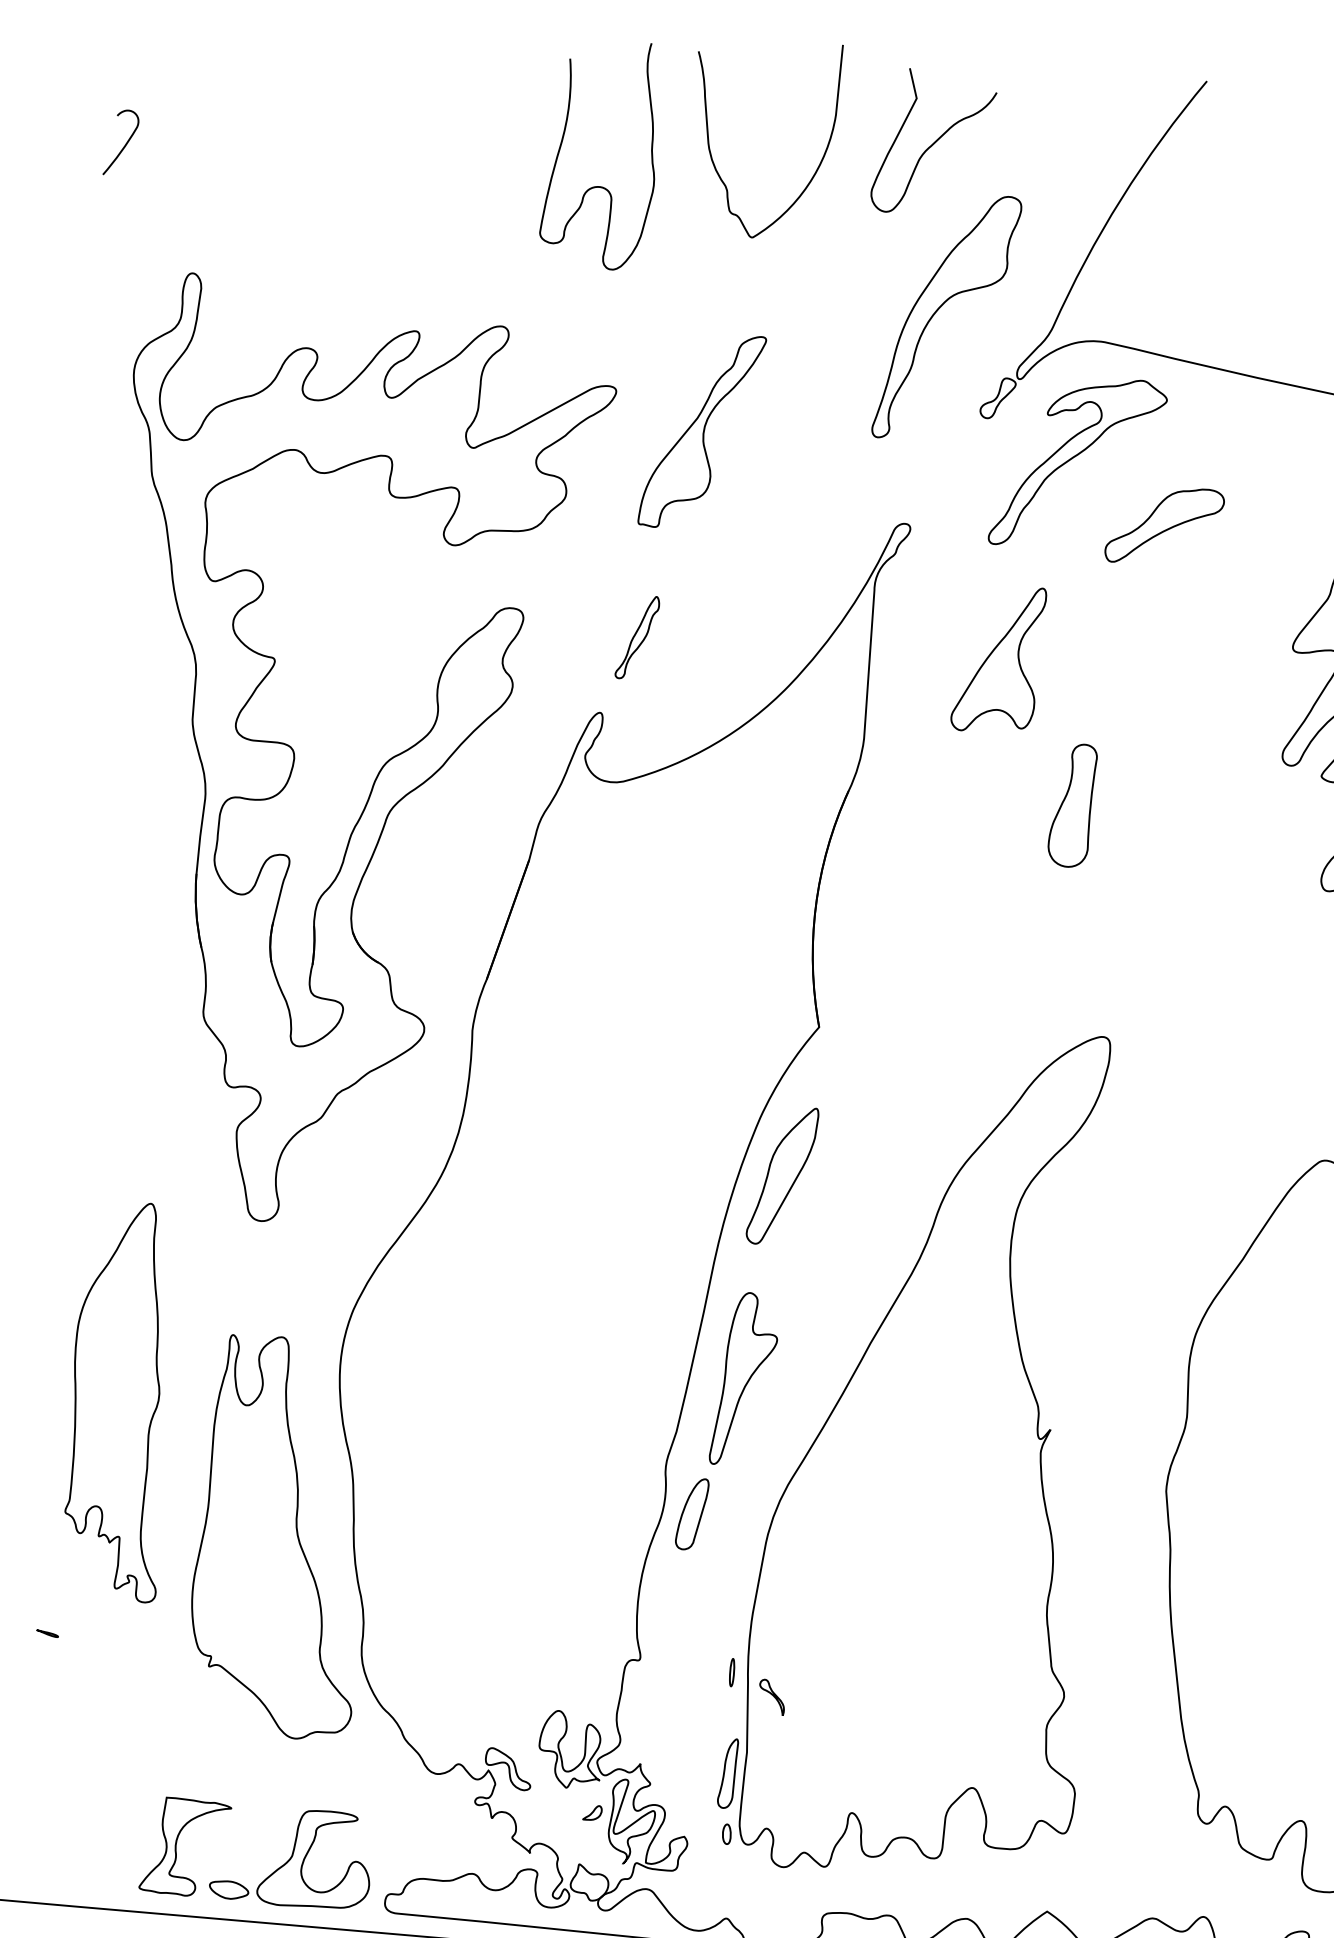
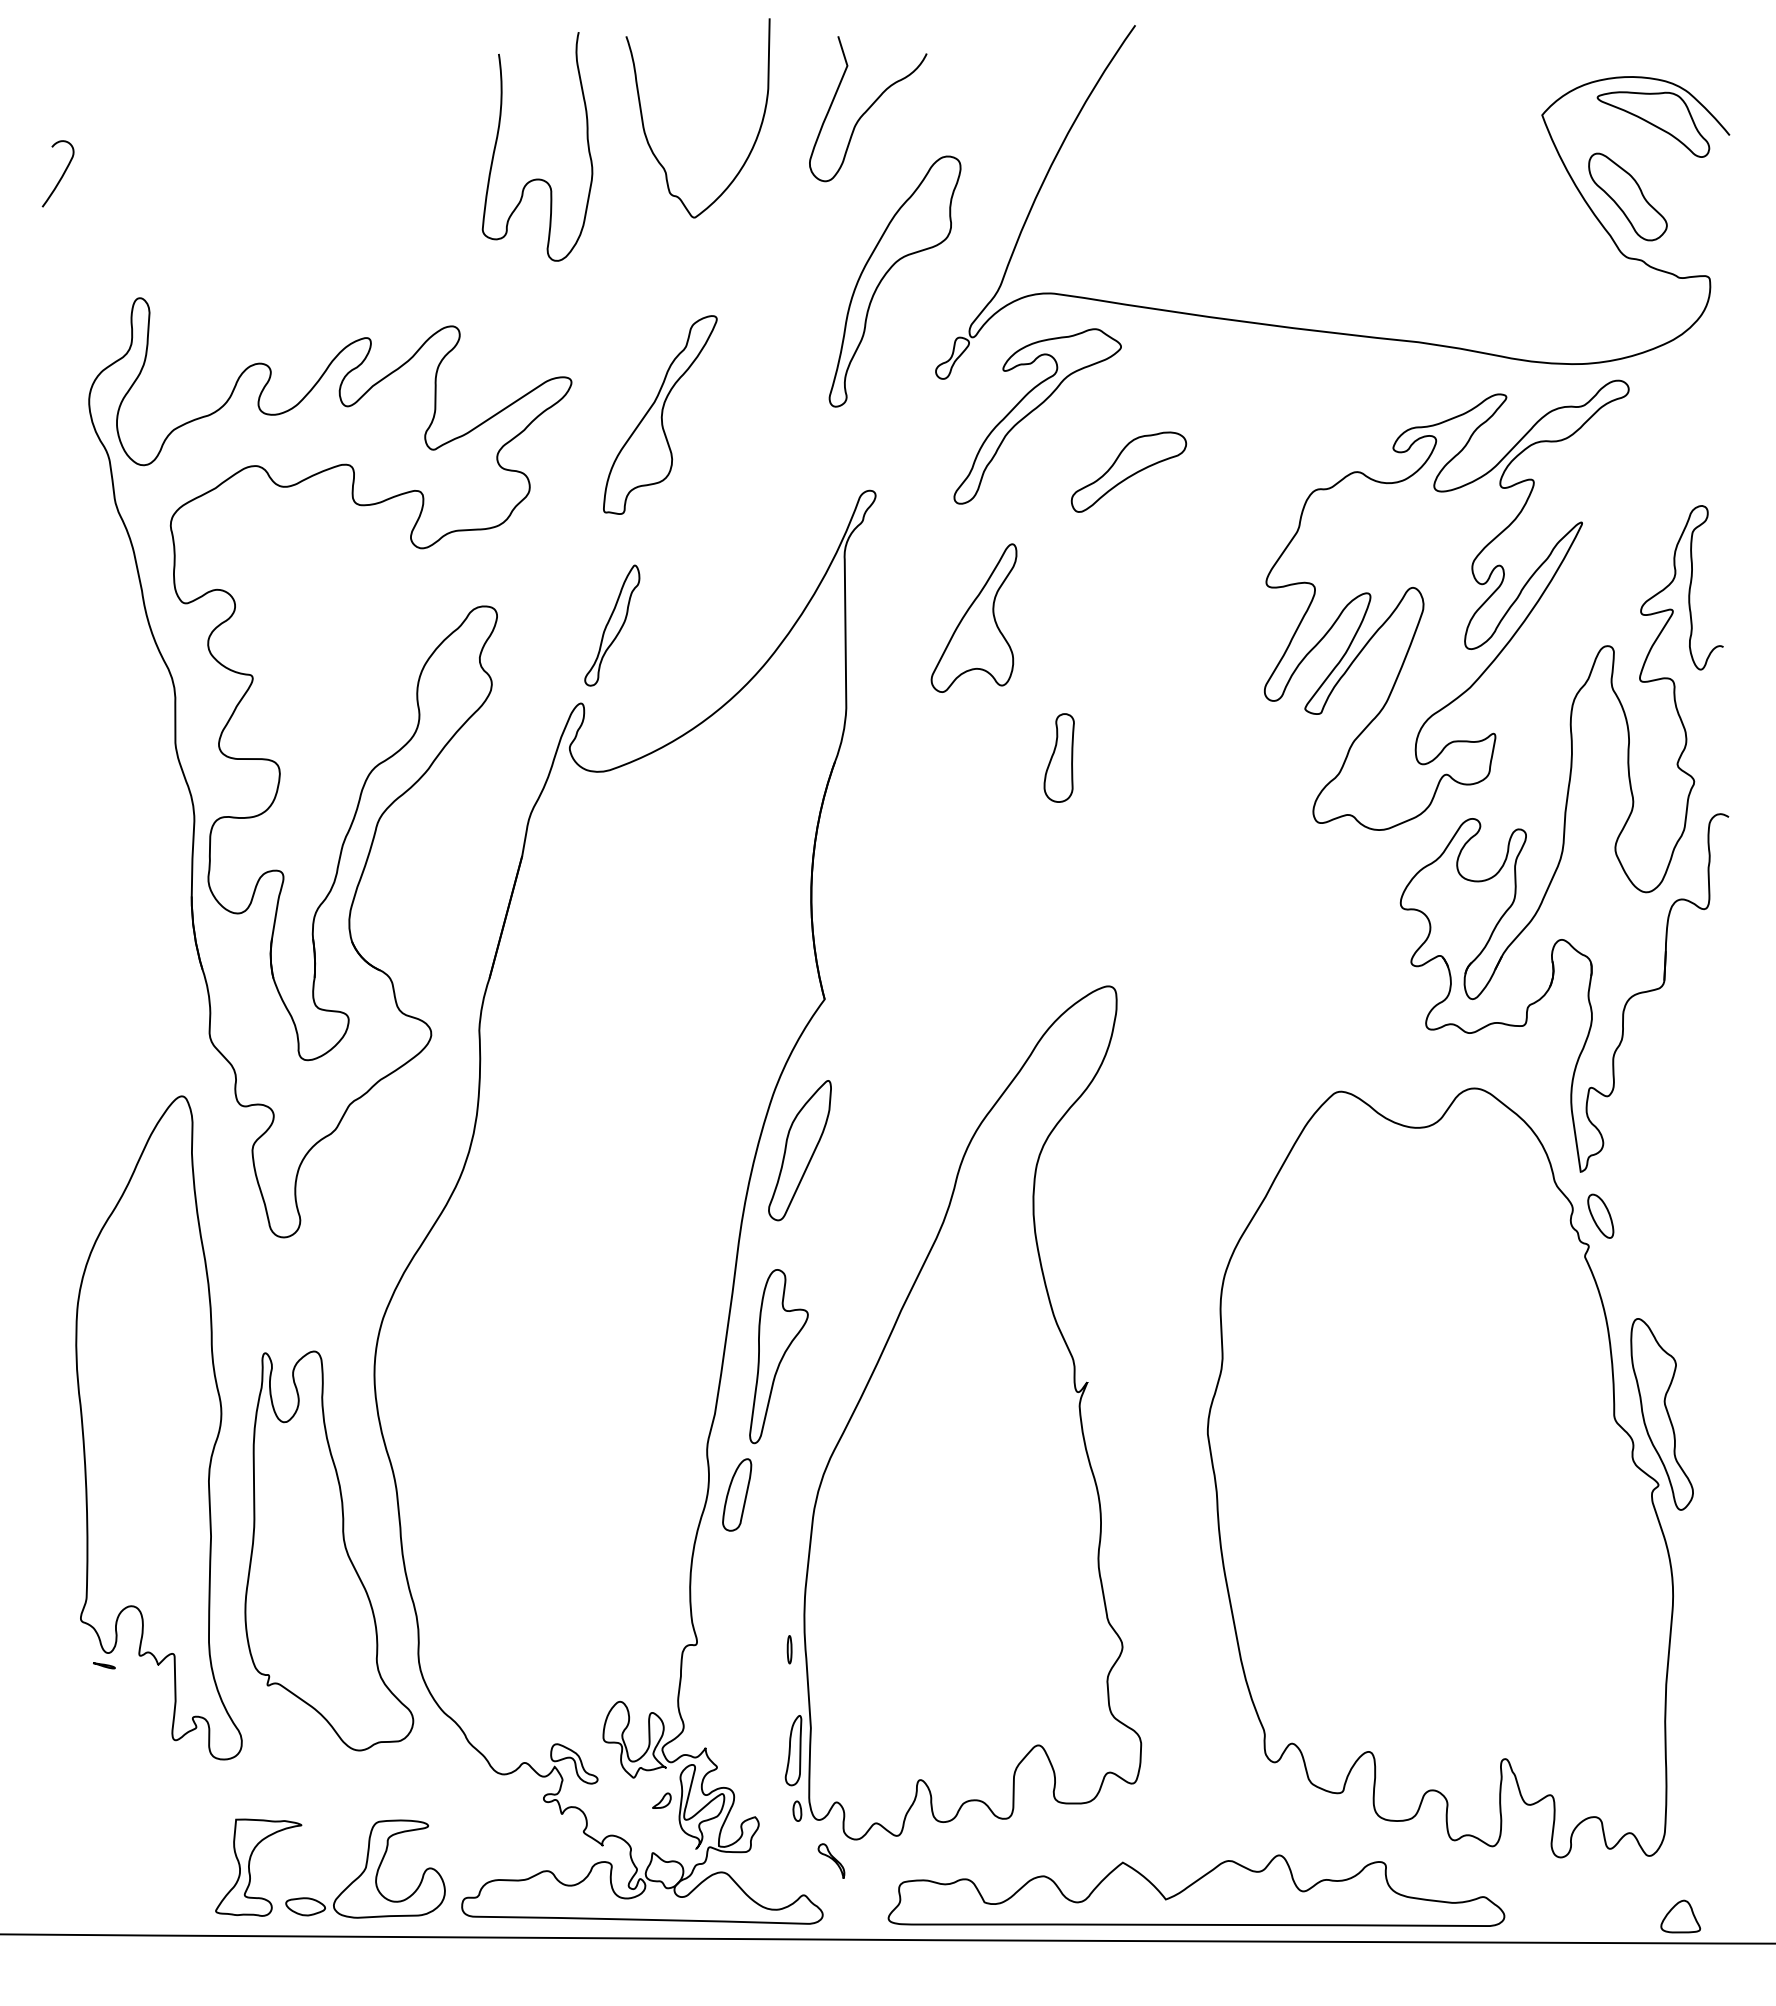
part: (637, 637) -> (612, 625), size x1.43
part: (1071, 804) -> (1058, 757), size x0.71
part: (120, 1400) -> (158, 1427), size x1.67
part: (772, 1696) -> (831, 1860), moved

